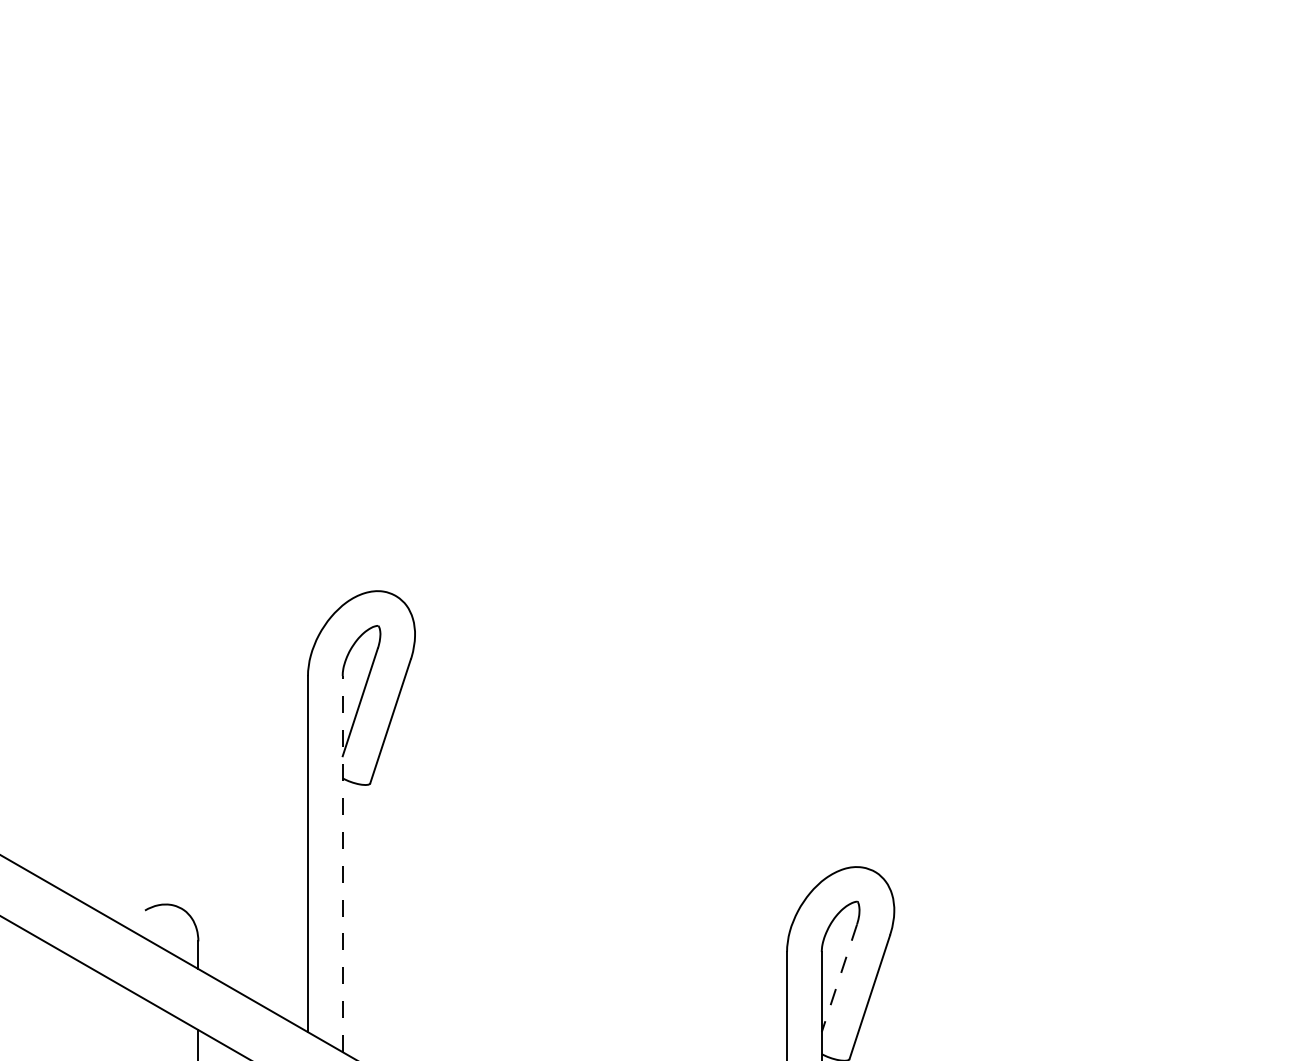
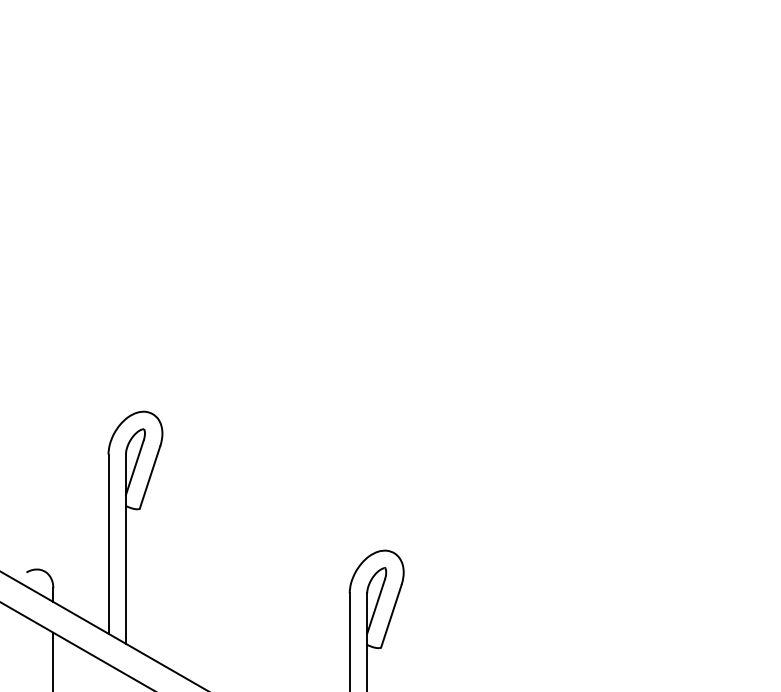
line: (343, 864) -> (126, 549), dashed -> solid
line: (838, 979) -> (375, 607), dashed -> solid

